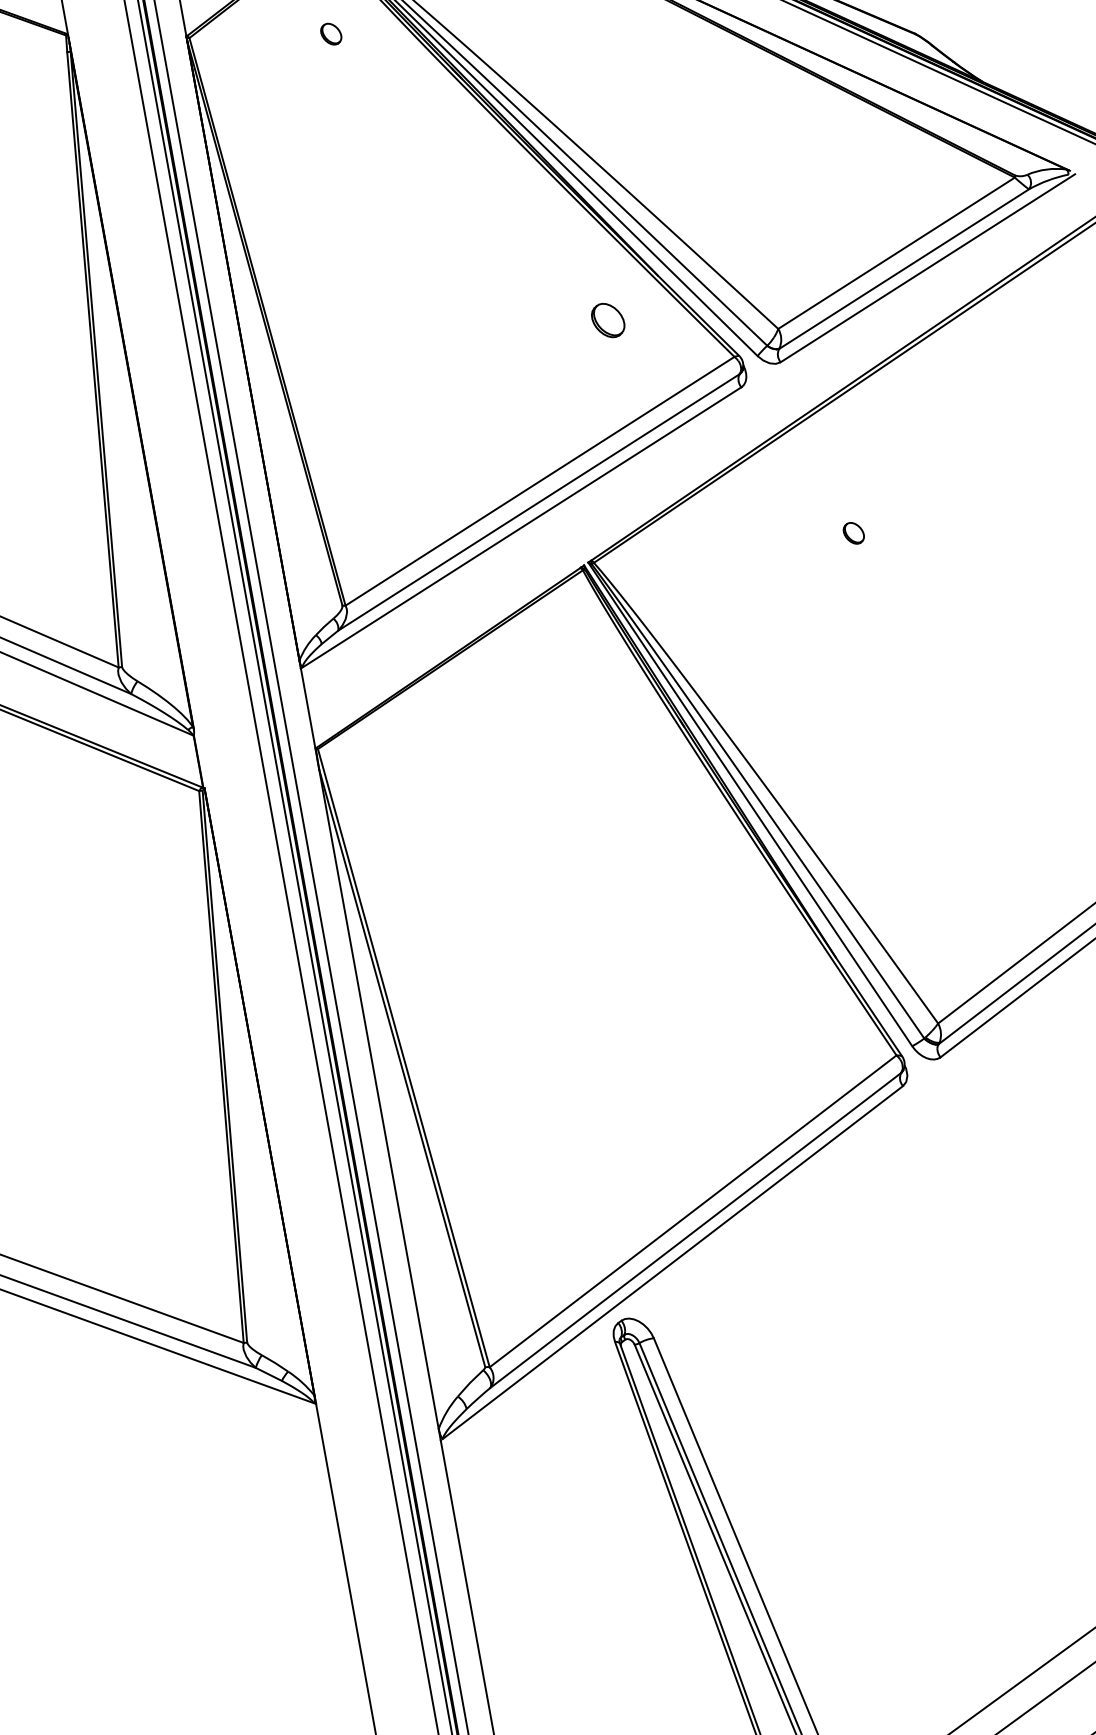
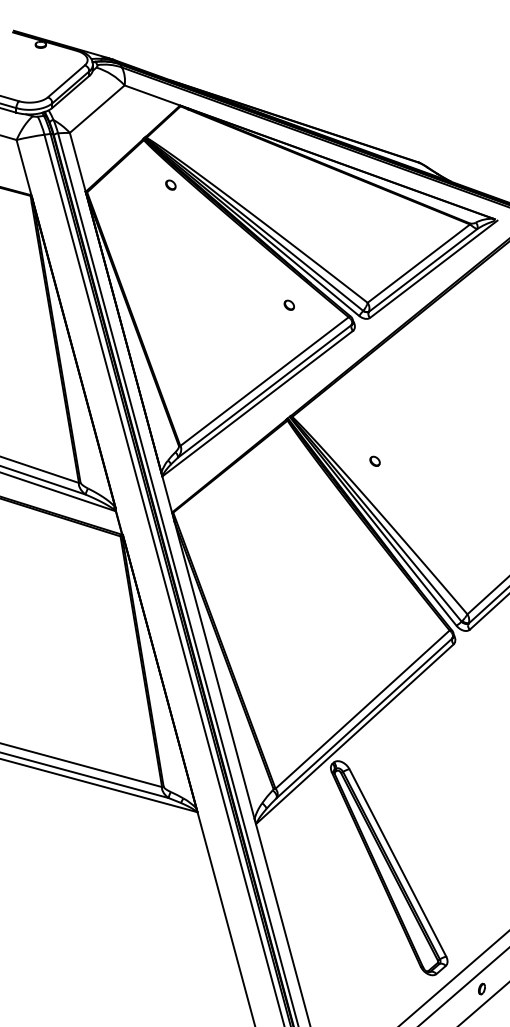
part: (330, 32) -> (170, 184), moved
part: (606, 318) -> (288, 304), size x0.62
part: (852, 531) -> (374, 460), moved

